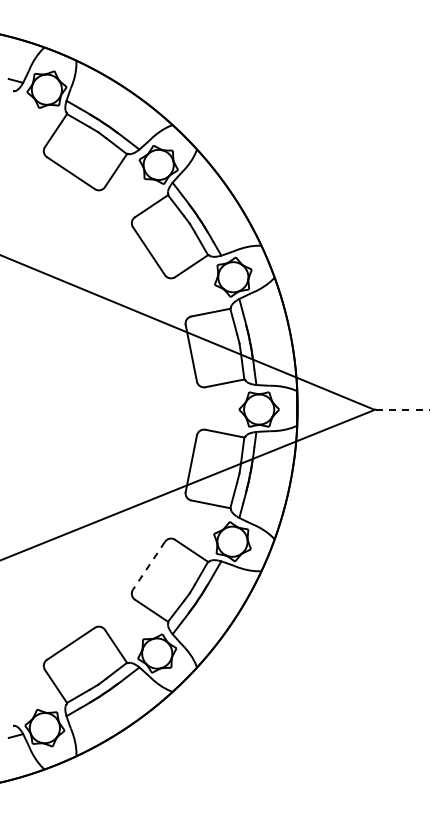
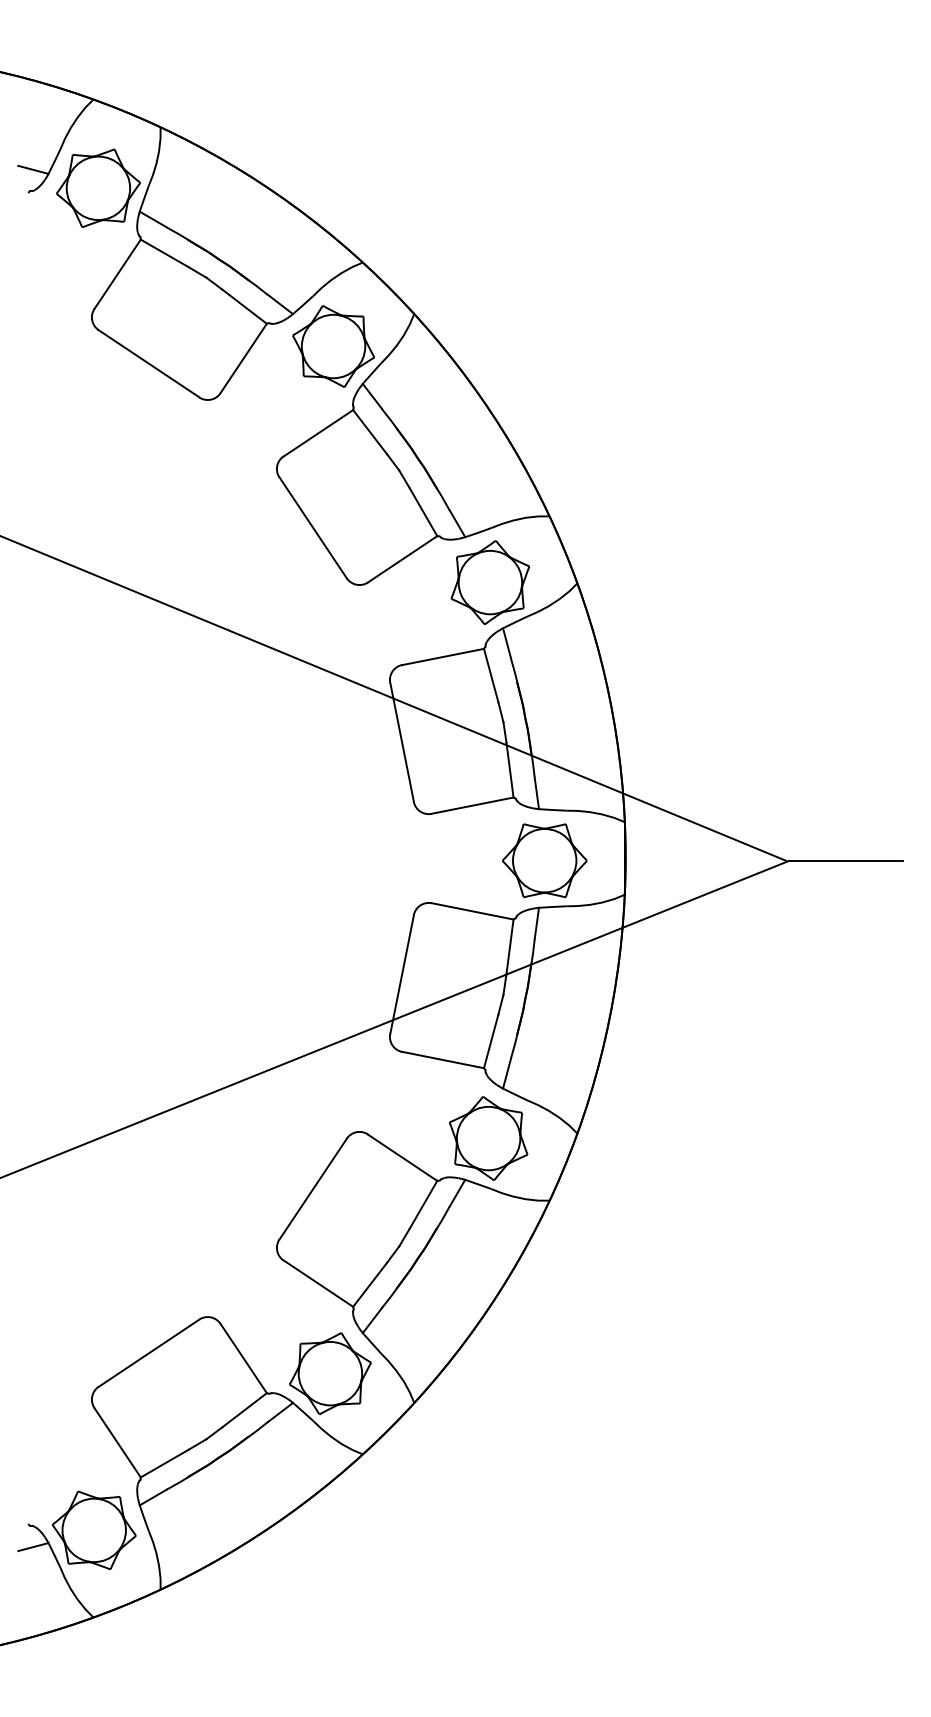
line: (403, 409) -> (848, 860), dashed -> solid
line: (149, 565) -> (314, 1188), dashed -> solid

